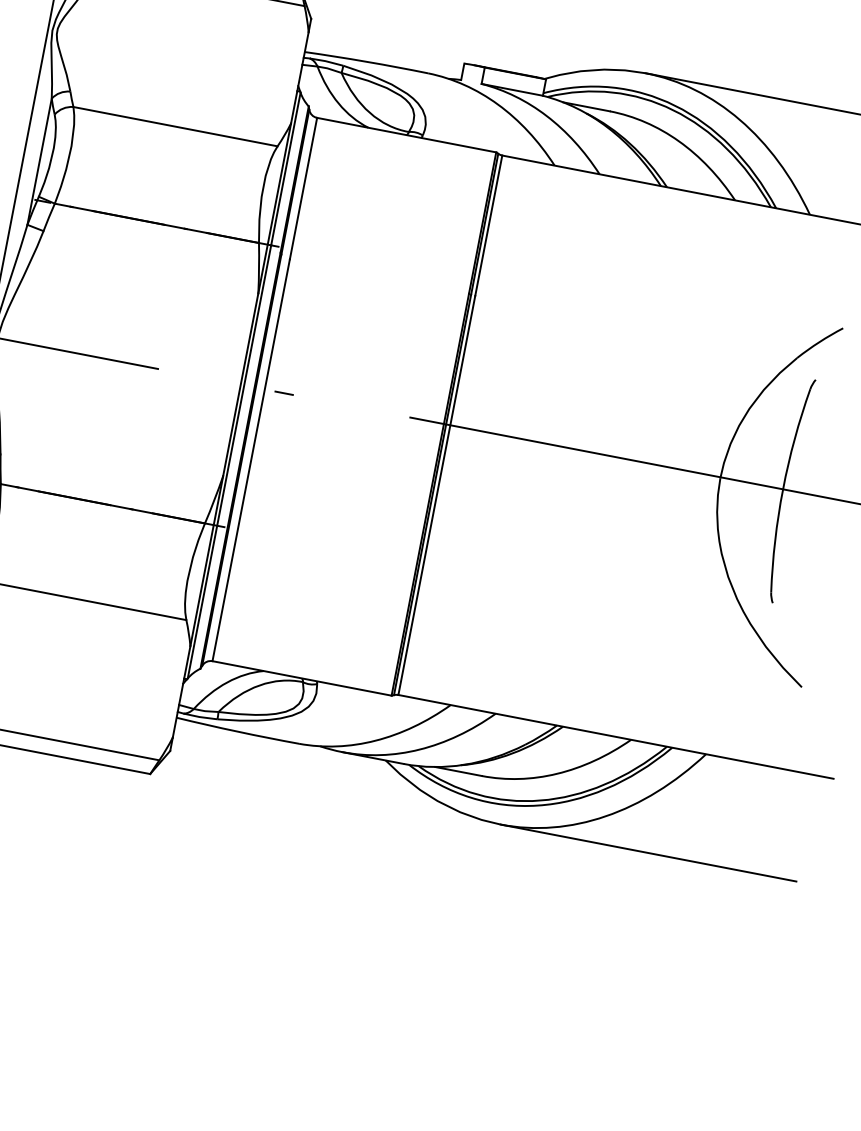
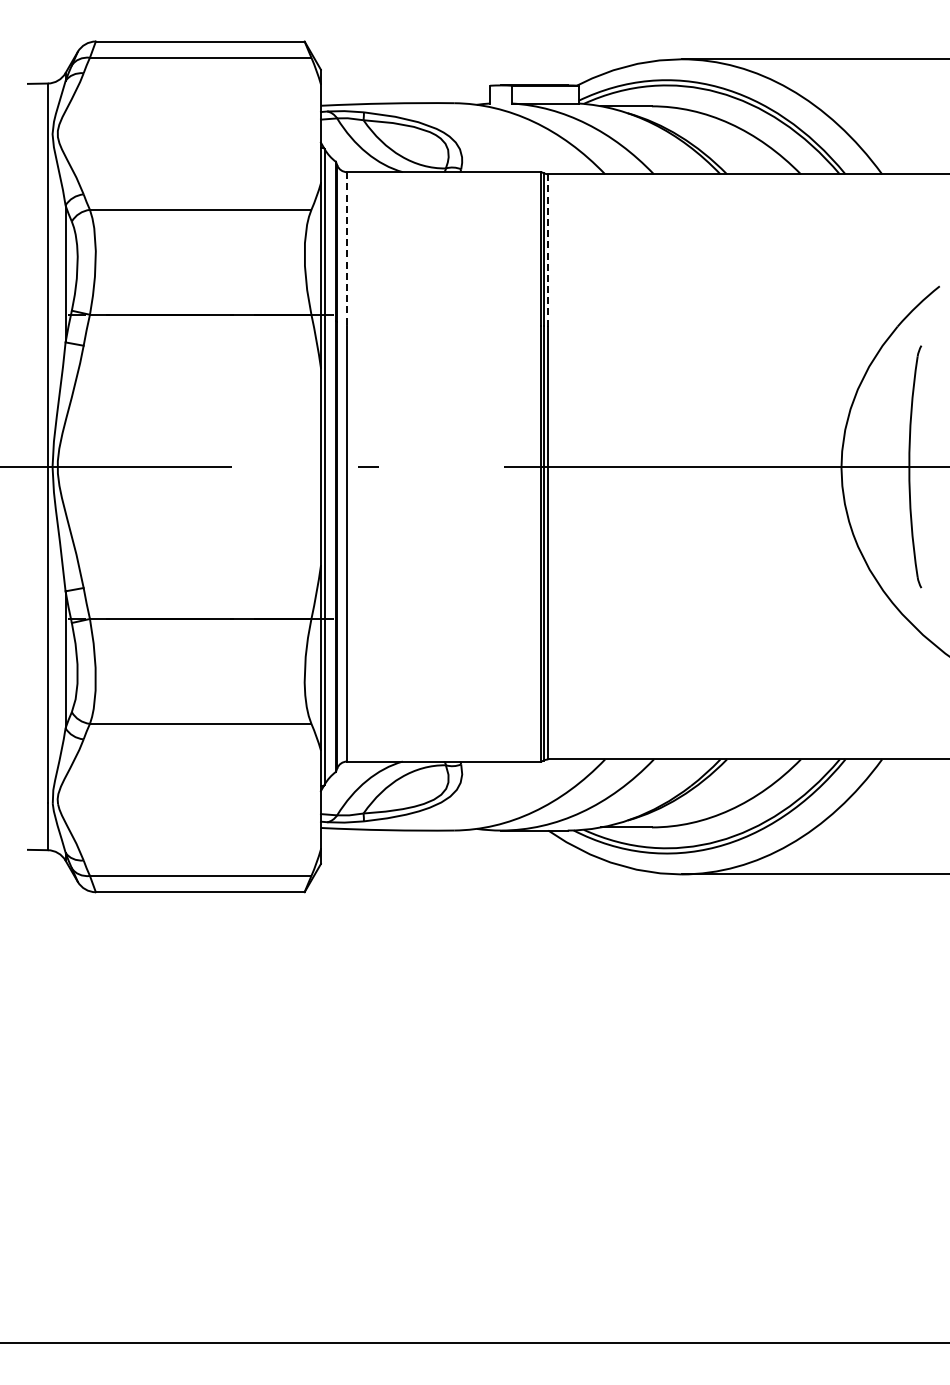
line: (303, 188) -> (347, 248), solid -> dashed
line: (488, 225) -> (548, 250), solid -> dashed

